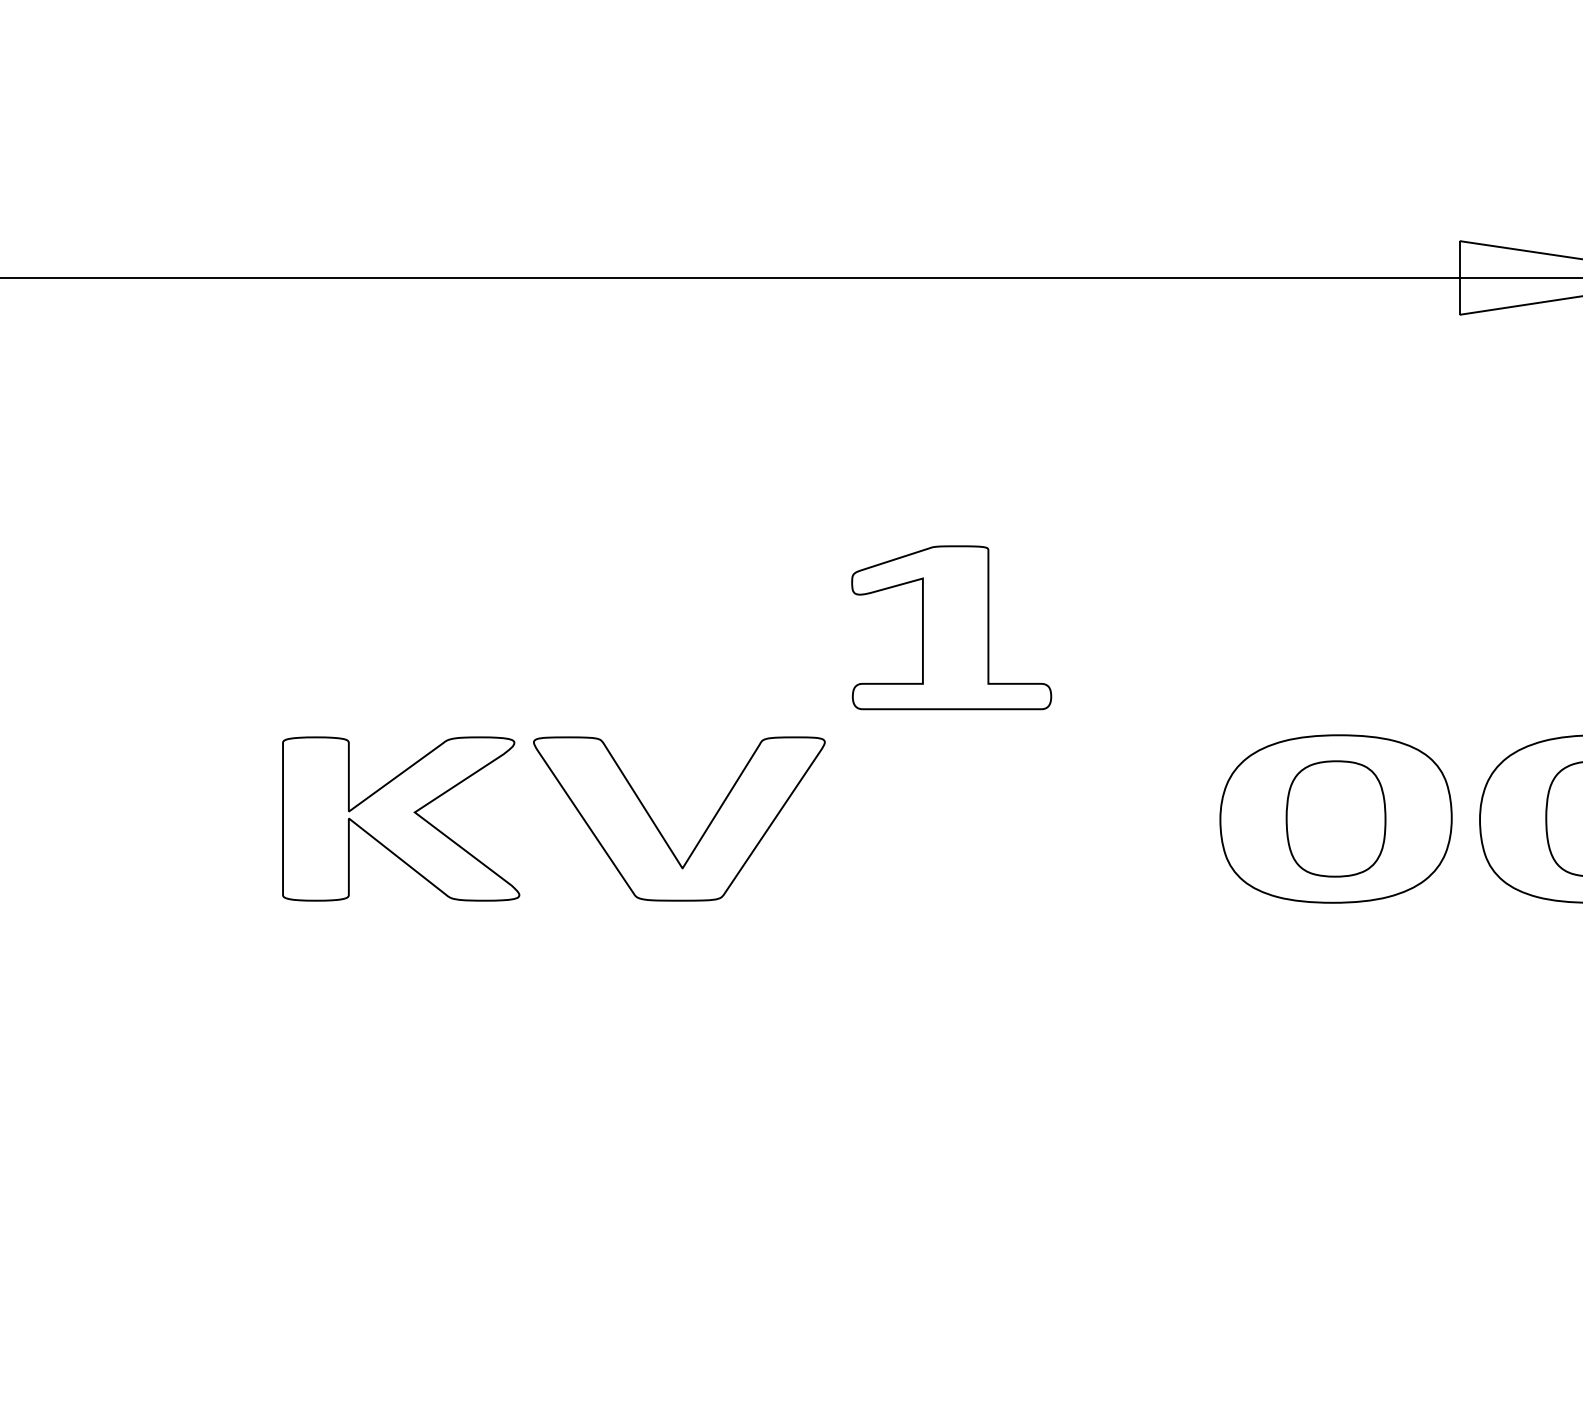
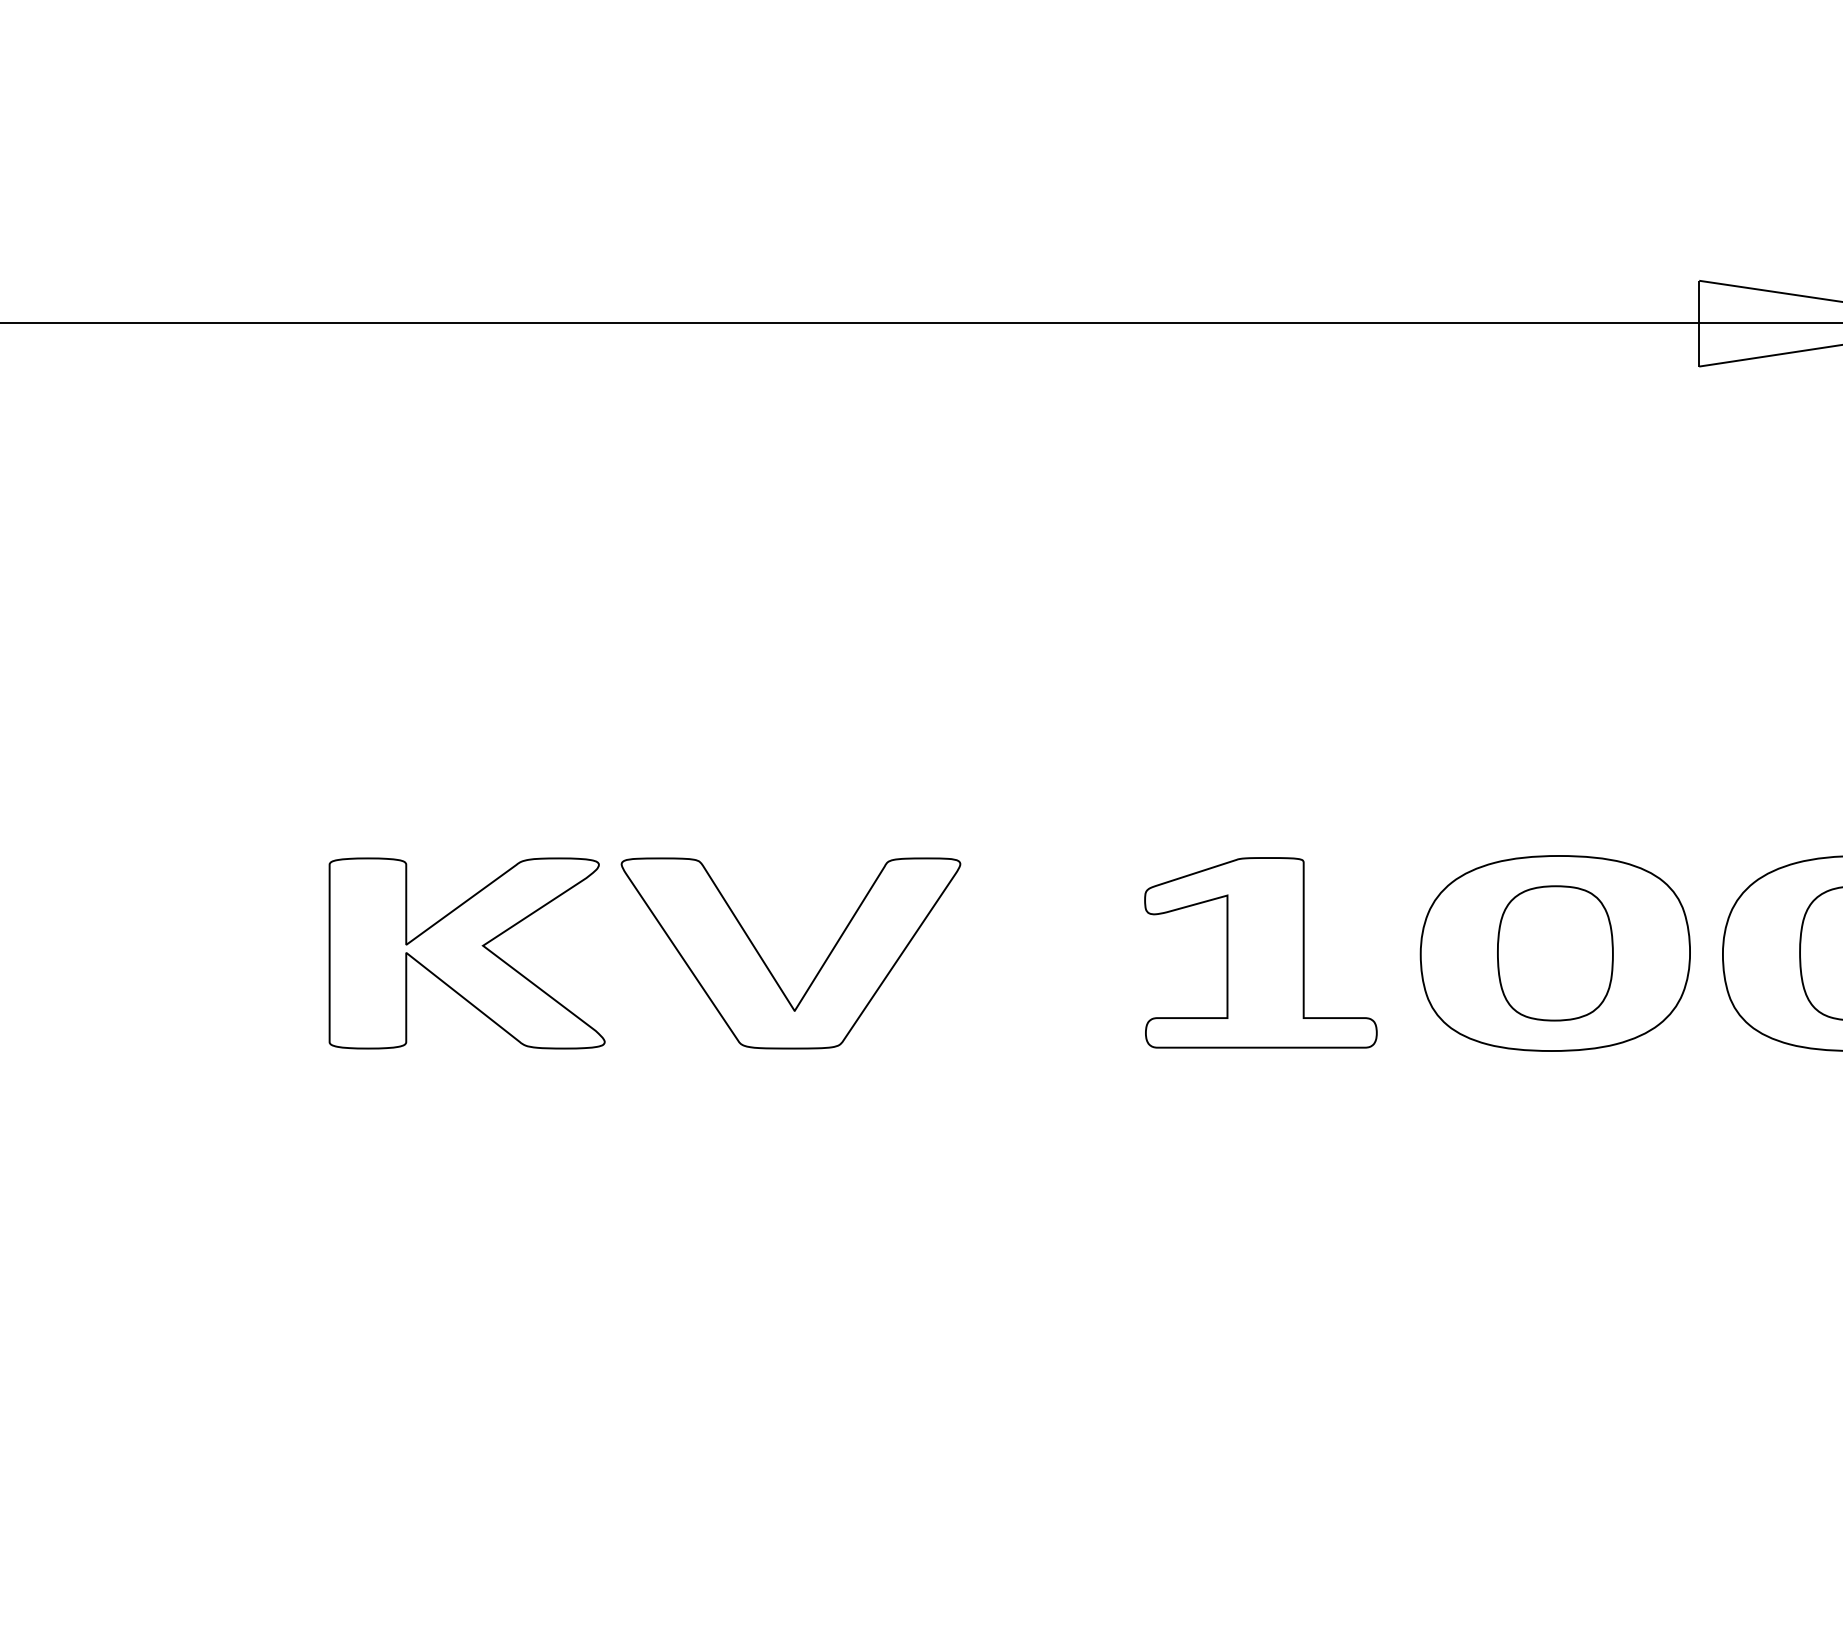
part: (951, 627) -> (1260, 952), moved

